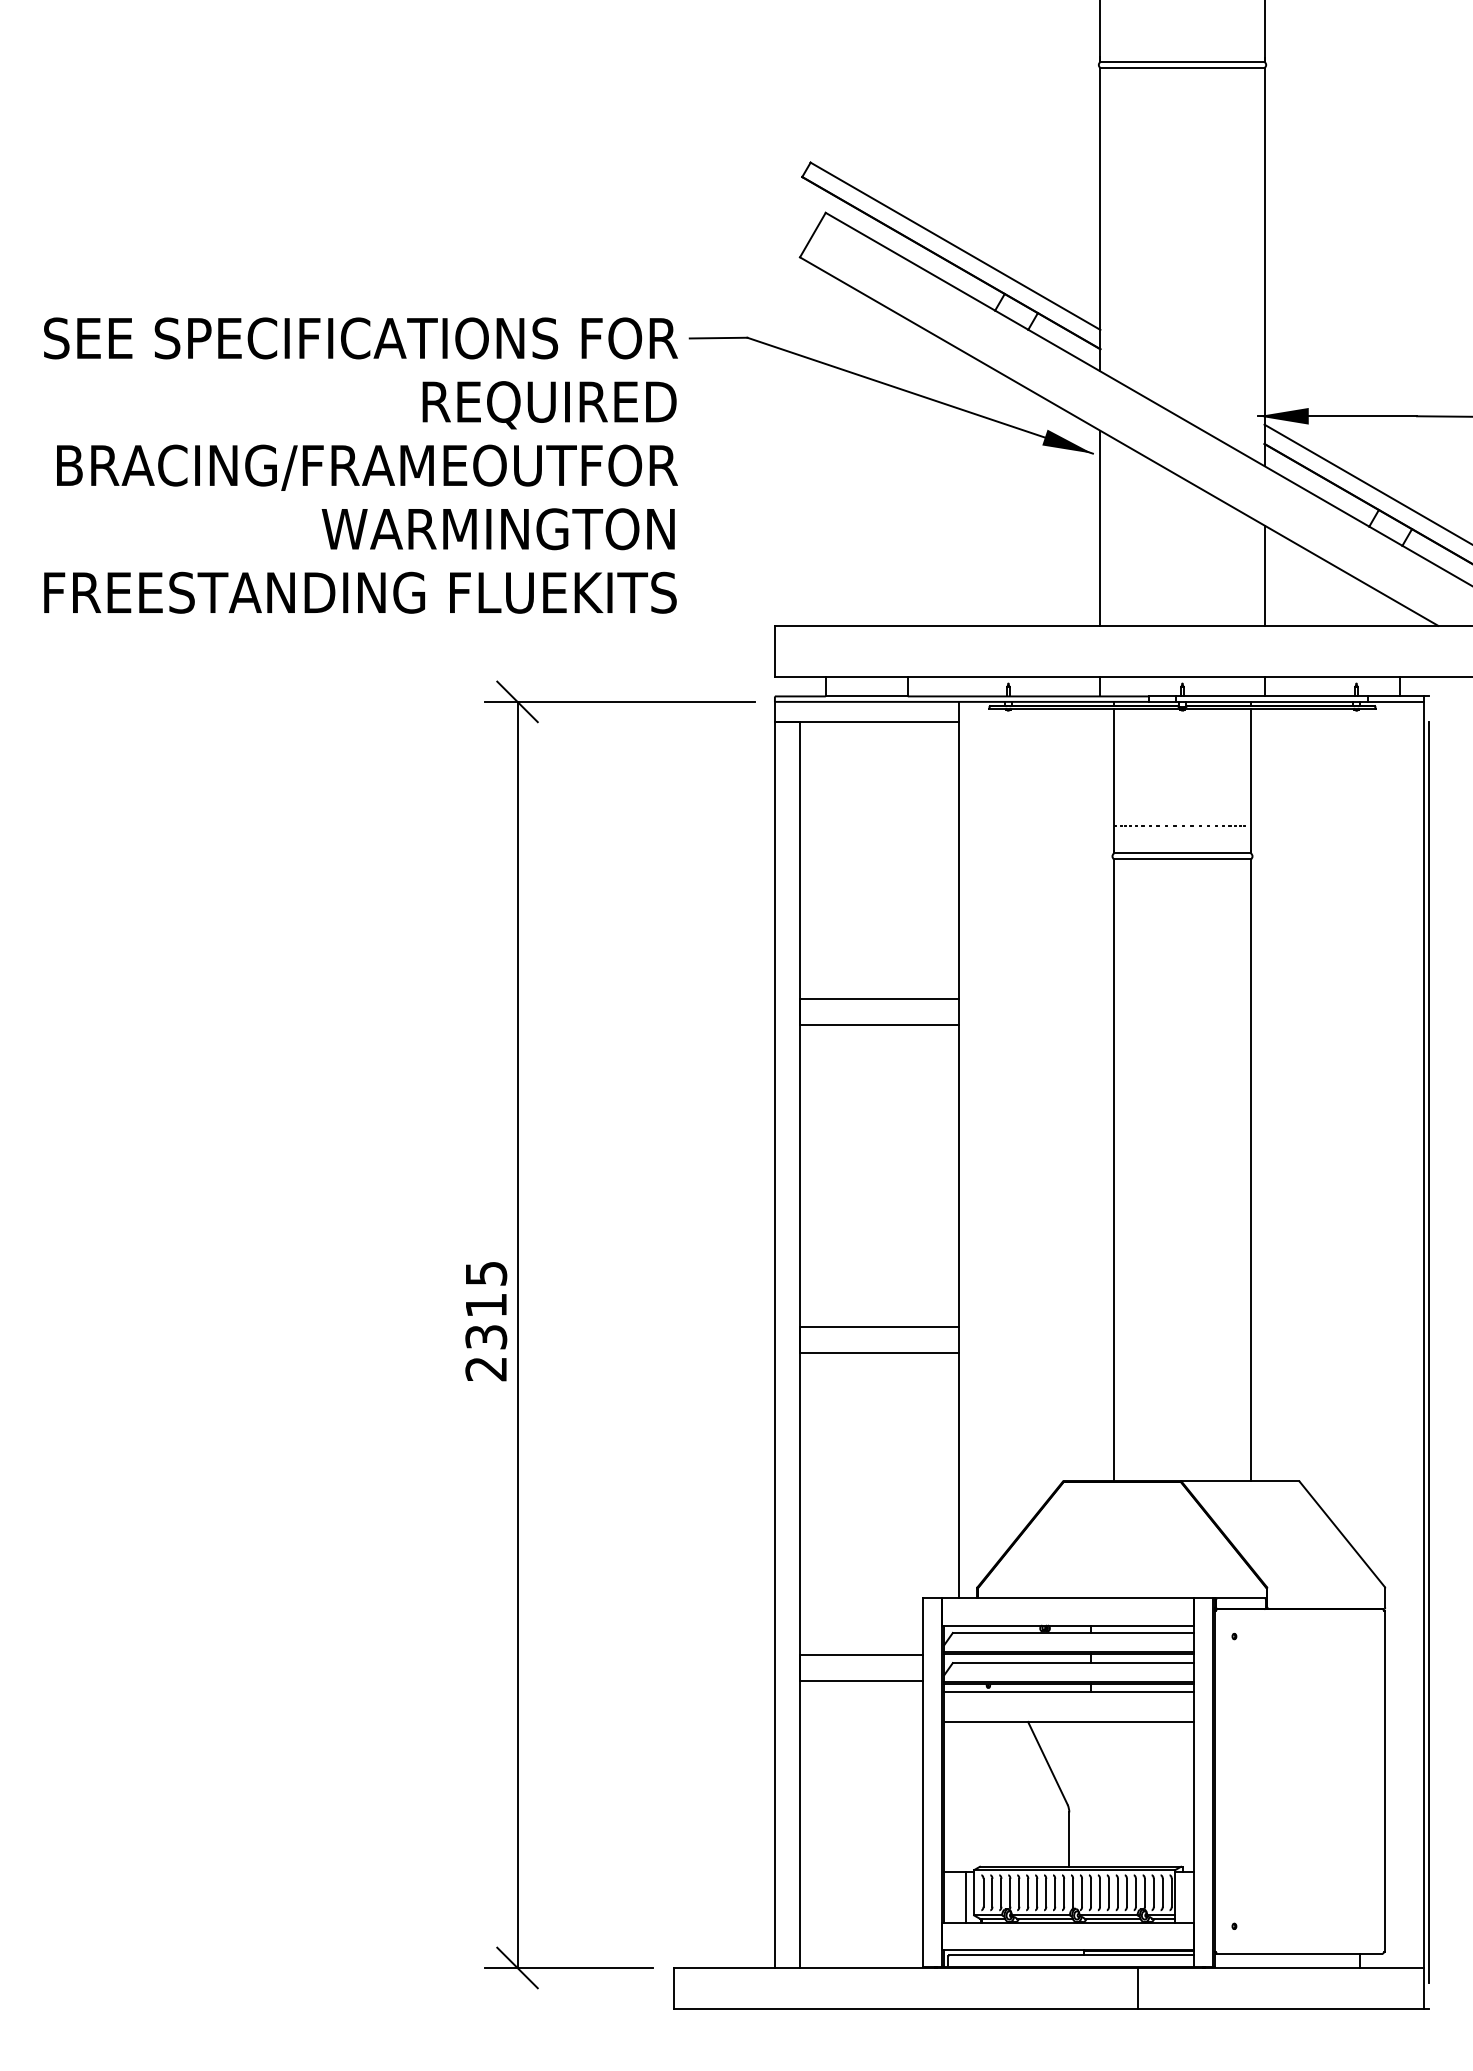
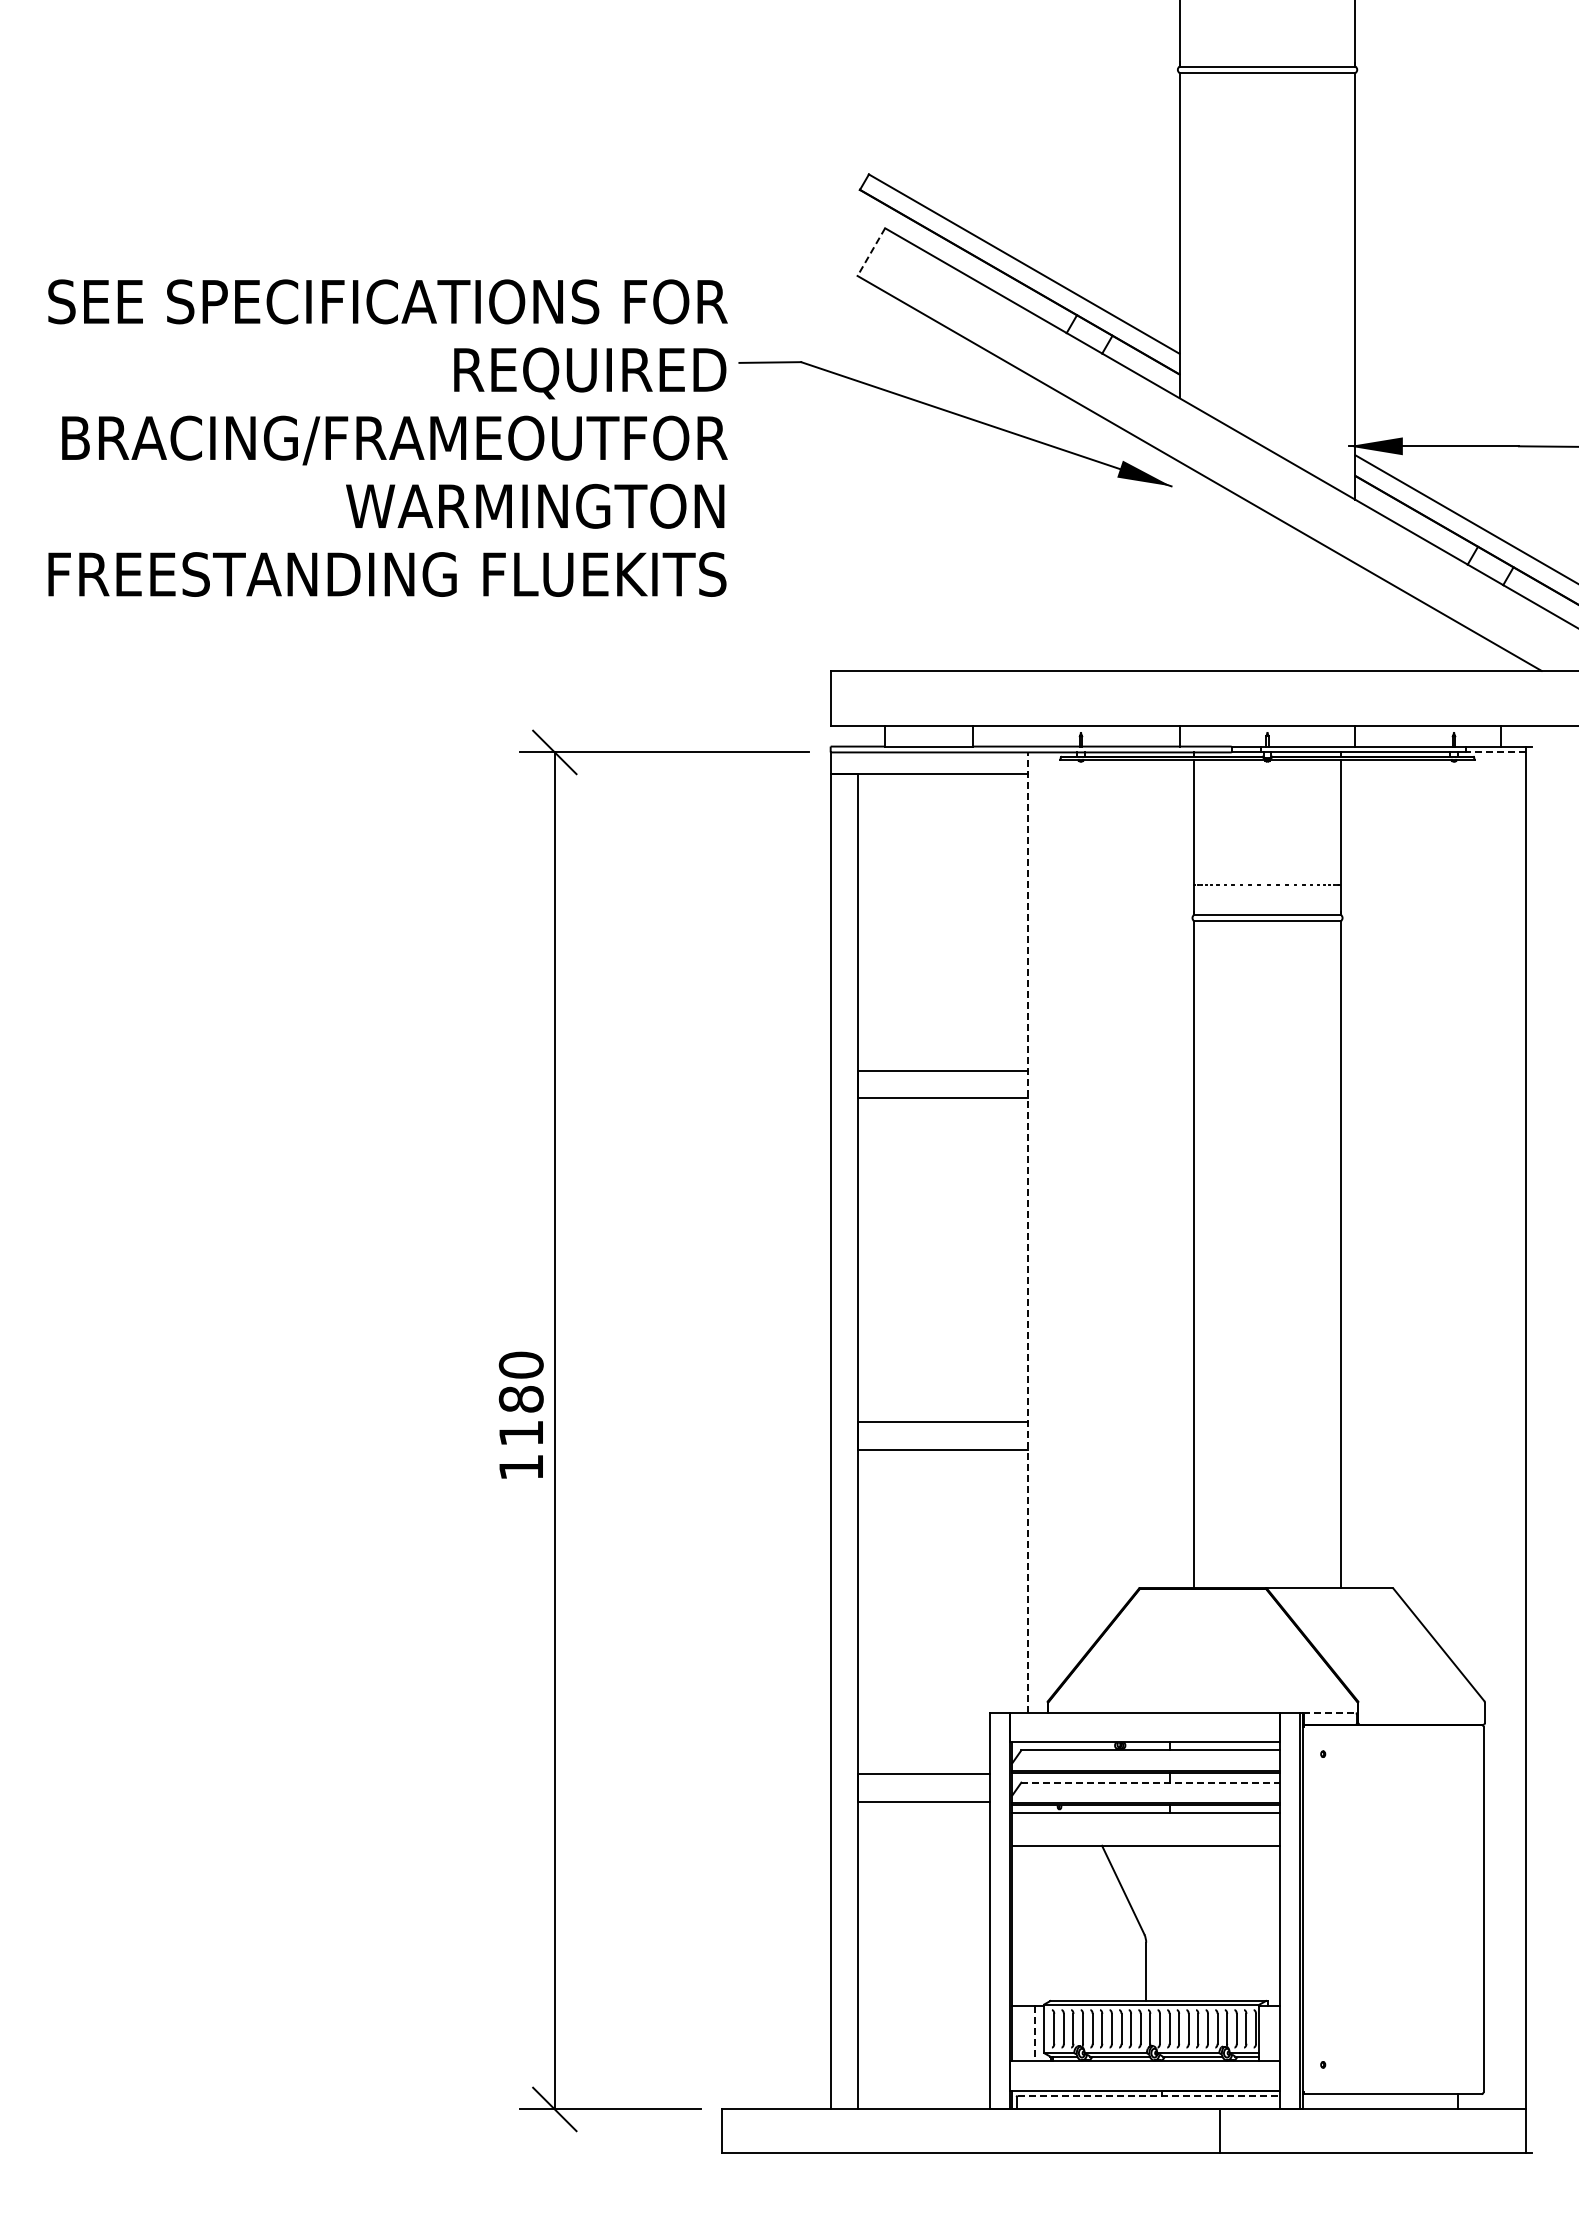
line: (813, 235) -> (871, 252), solid -> dashed
text: (360, 464) -> (387, 437), moved
line: (1100, 527) -> (1179, 565), removed
line: (1264, 575) -> (1355, 616), removed
line: (1396, 701) -> (1496, 752), solid -> dashed
line: (958, 1149) -> (1027, 1232), solid -> dashed
text: (485, 1320) -> (520, 1415), 2315 -> 1180
line: (1428, 1352) -> (1531, 1449), removed
line: (1240, 1598) -> (1329, 1713), solid -> dashed
line: (1074, 1662) -> (1151, 1782), solid -> dashed
line: (966, 1897) -> (1035, 2033), solid -> dashed
line: (1072, 1954) -> (1149, 2095), solid -> dashed

